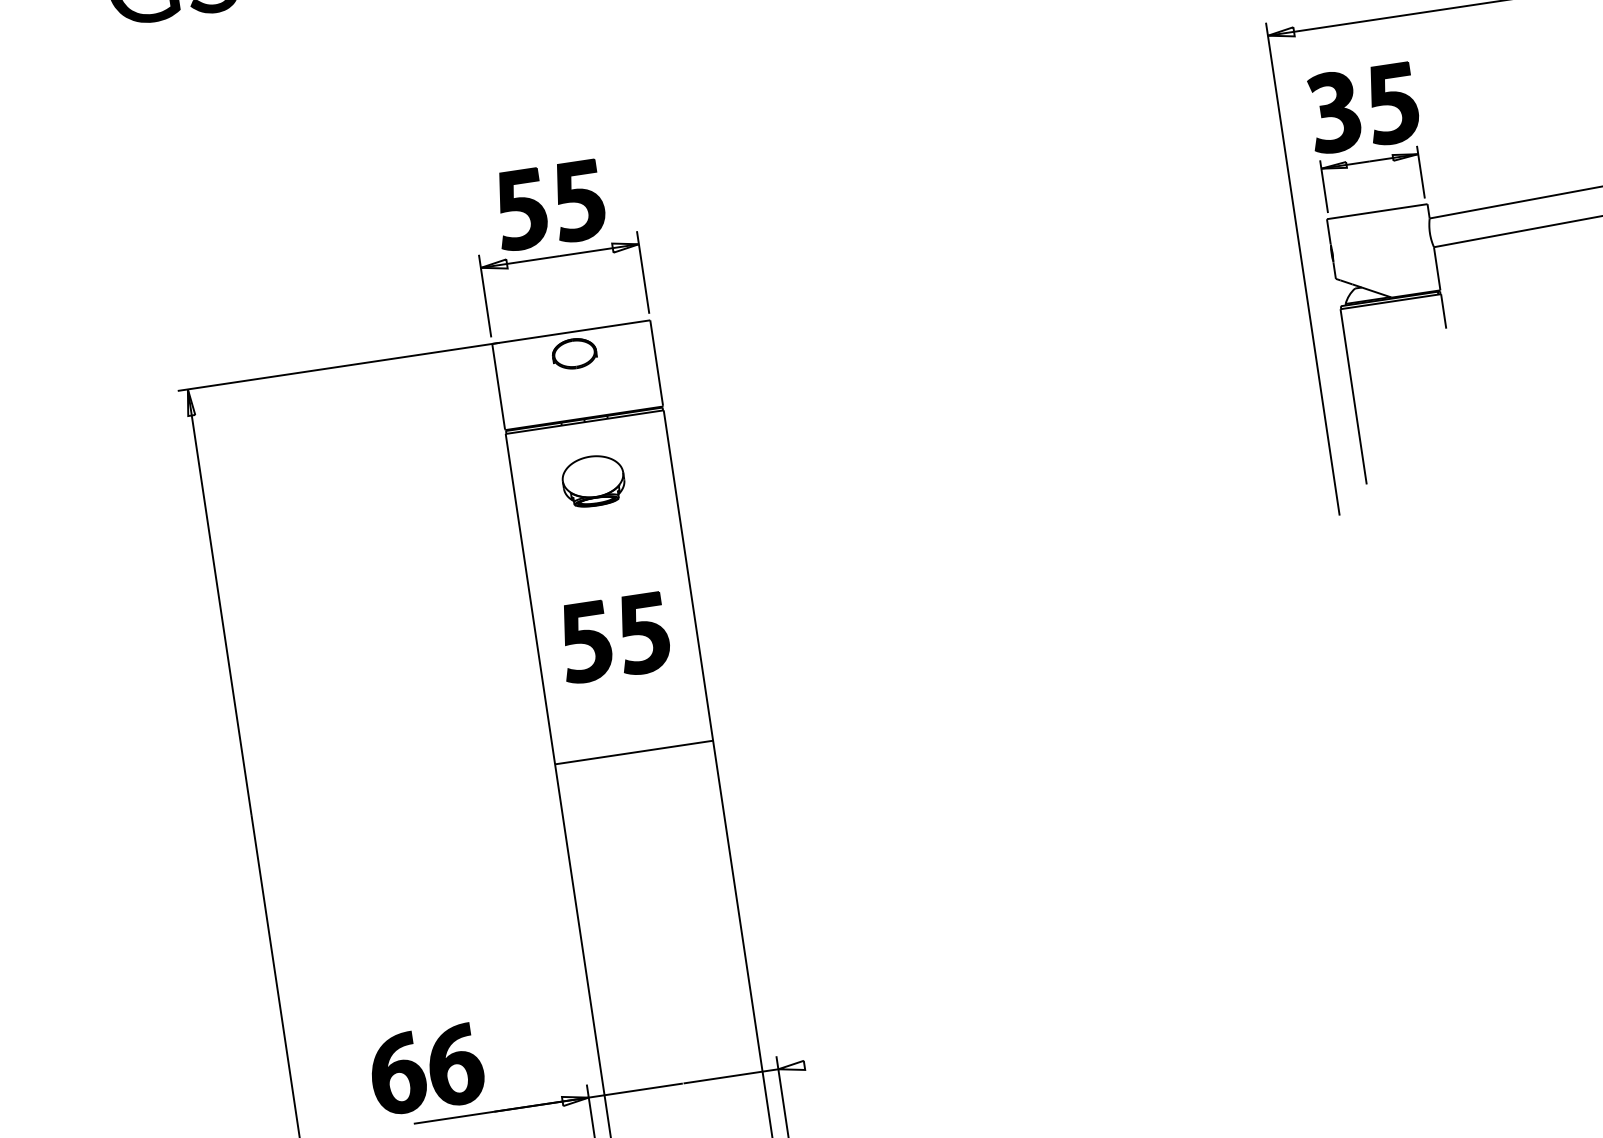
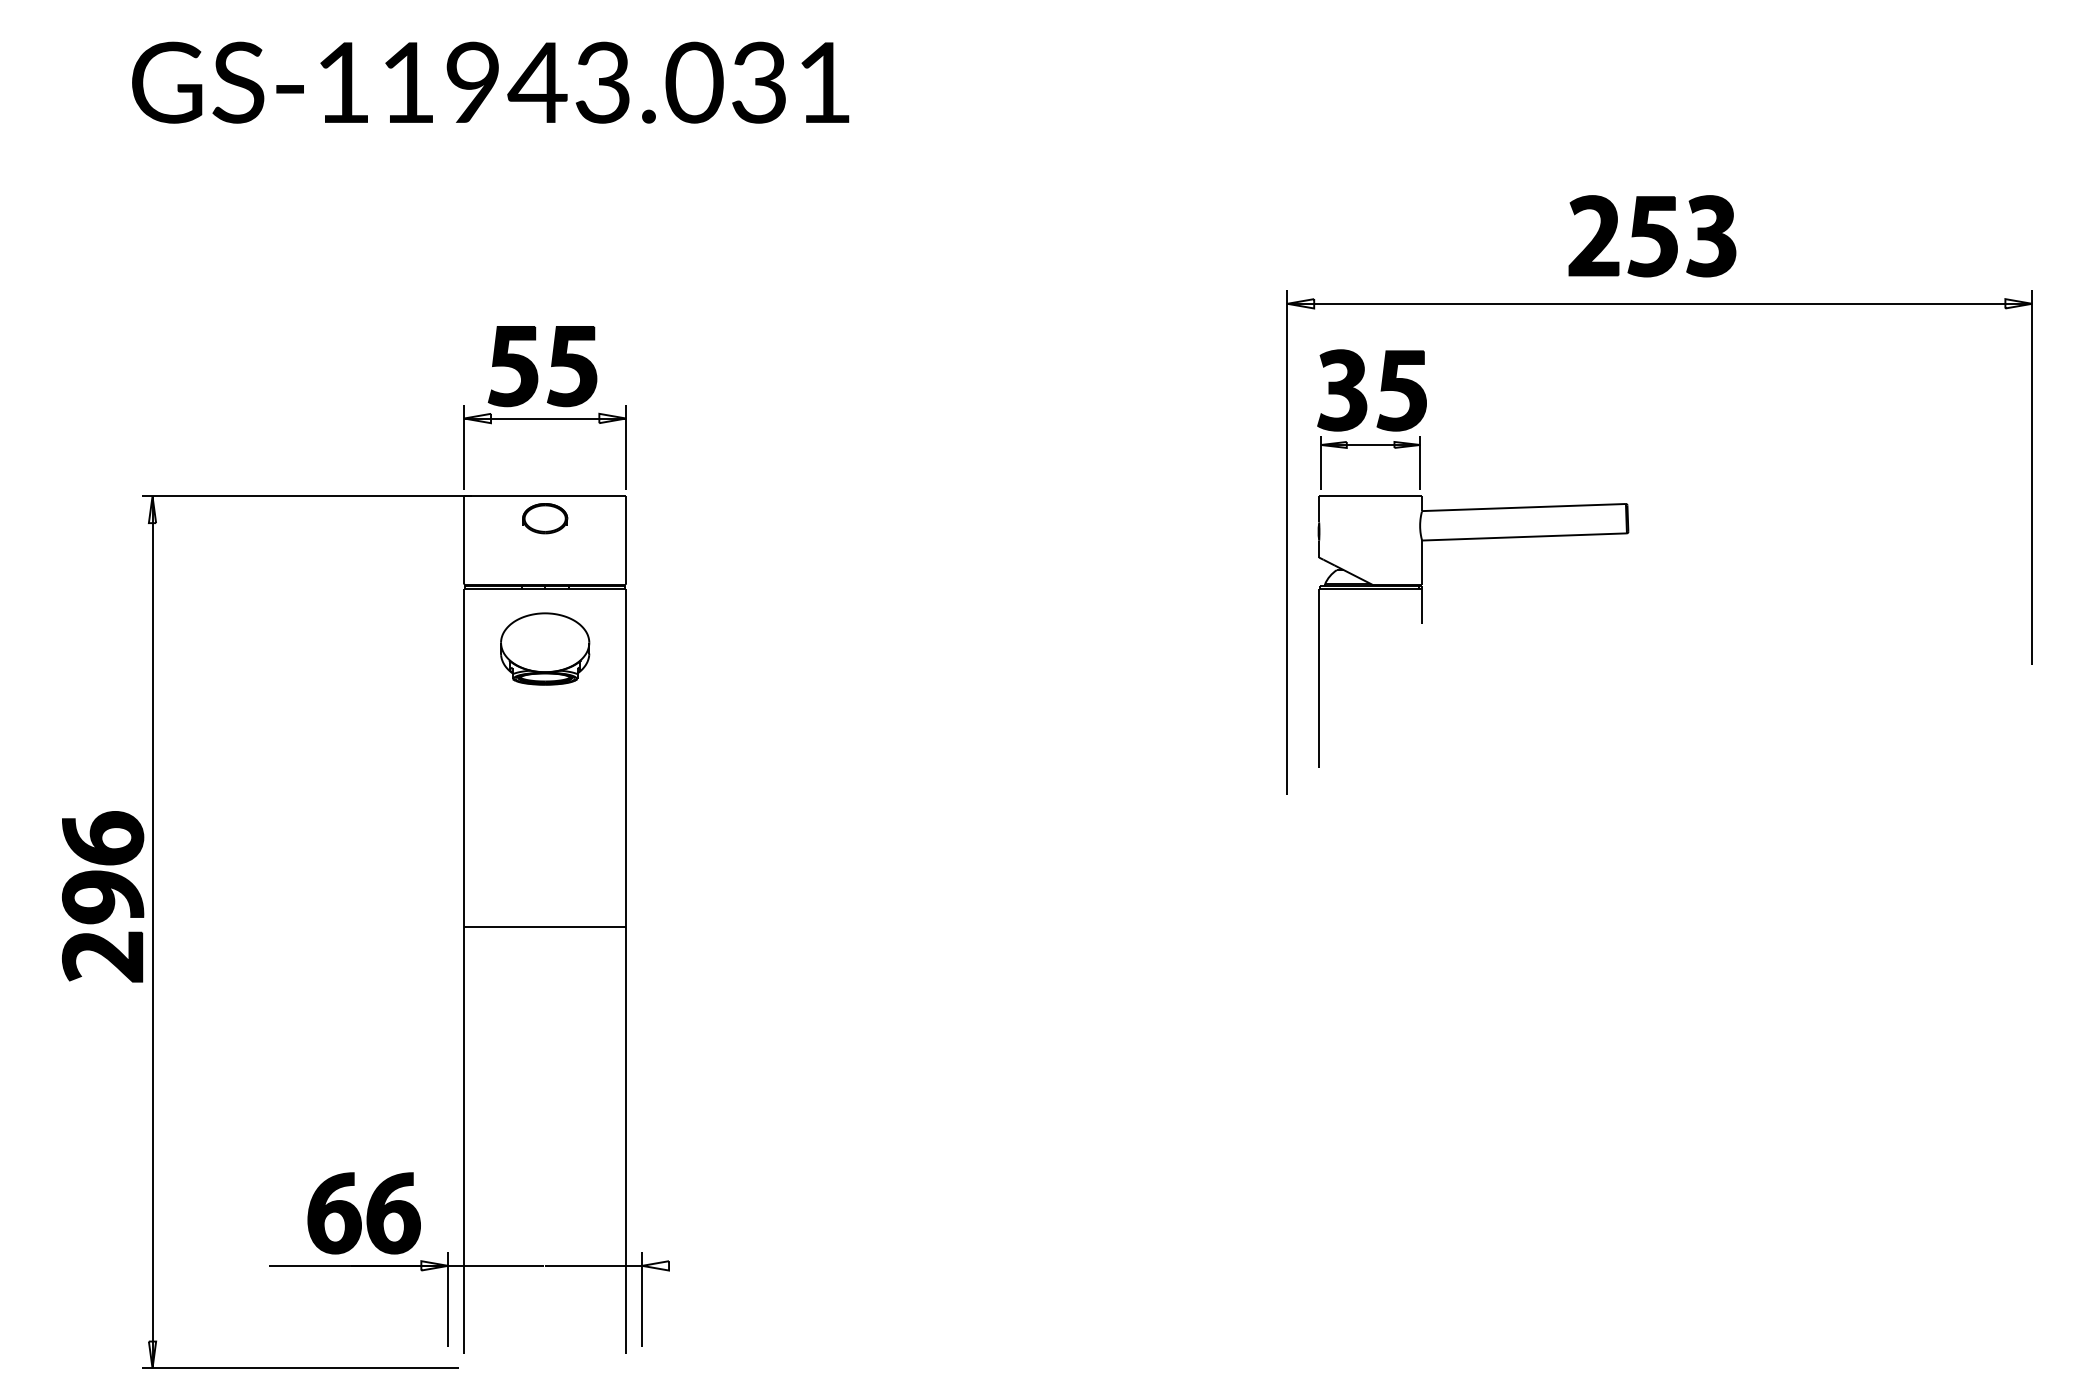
part: (593, 480) -> (545, 648), size x1.43
part: (608, 641) -> (536, 811), removed
part: (198, 787) -> (103, 896), added
part: (426, 1069) -> (363, 1213), moved

